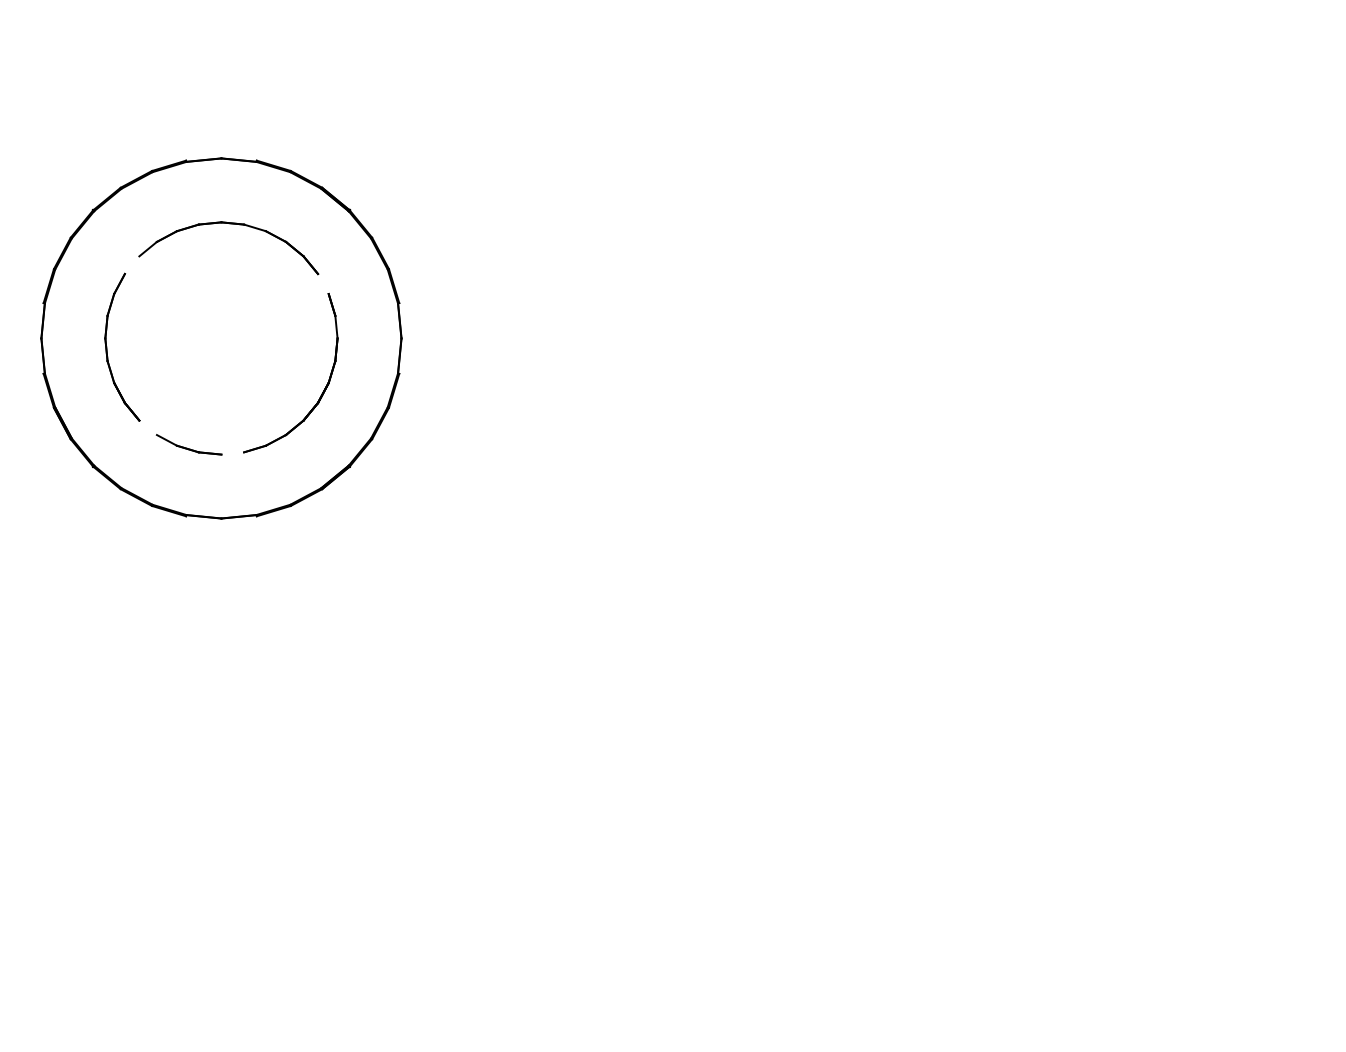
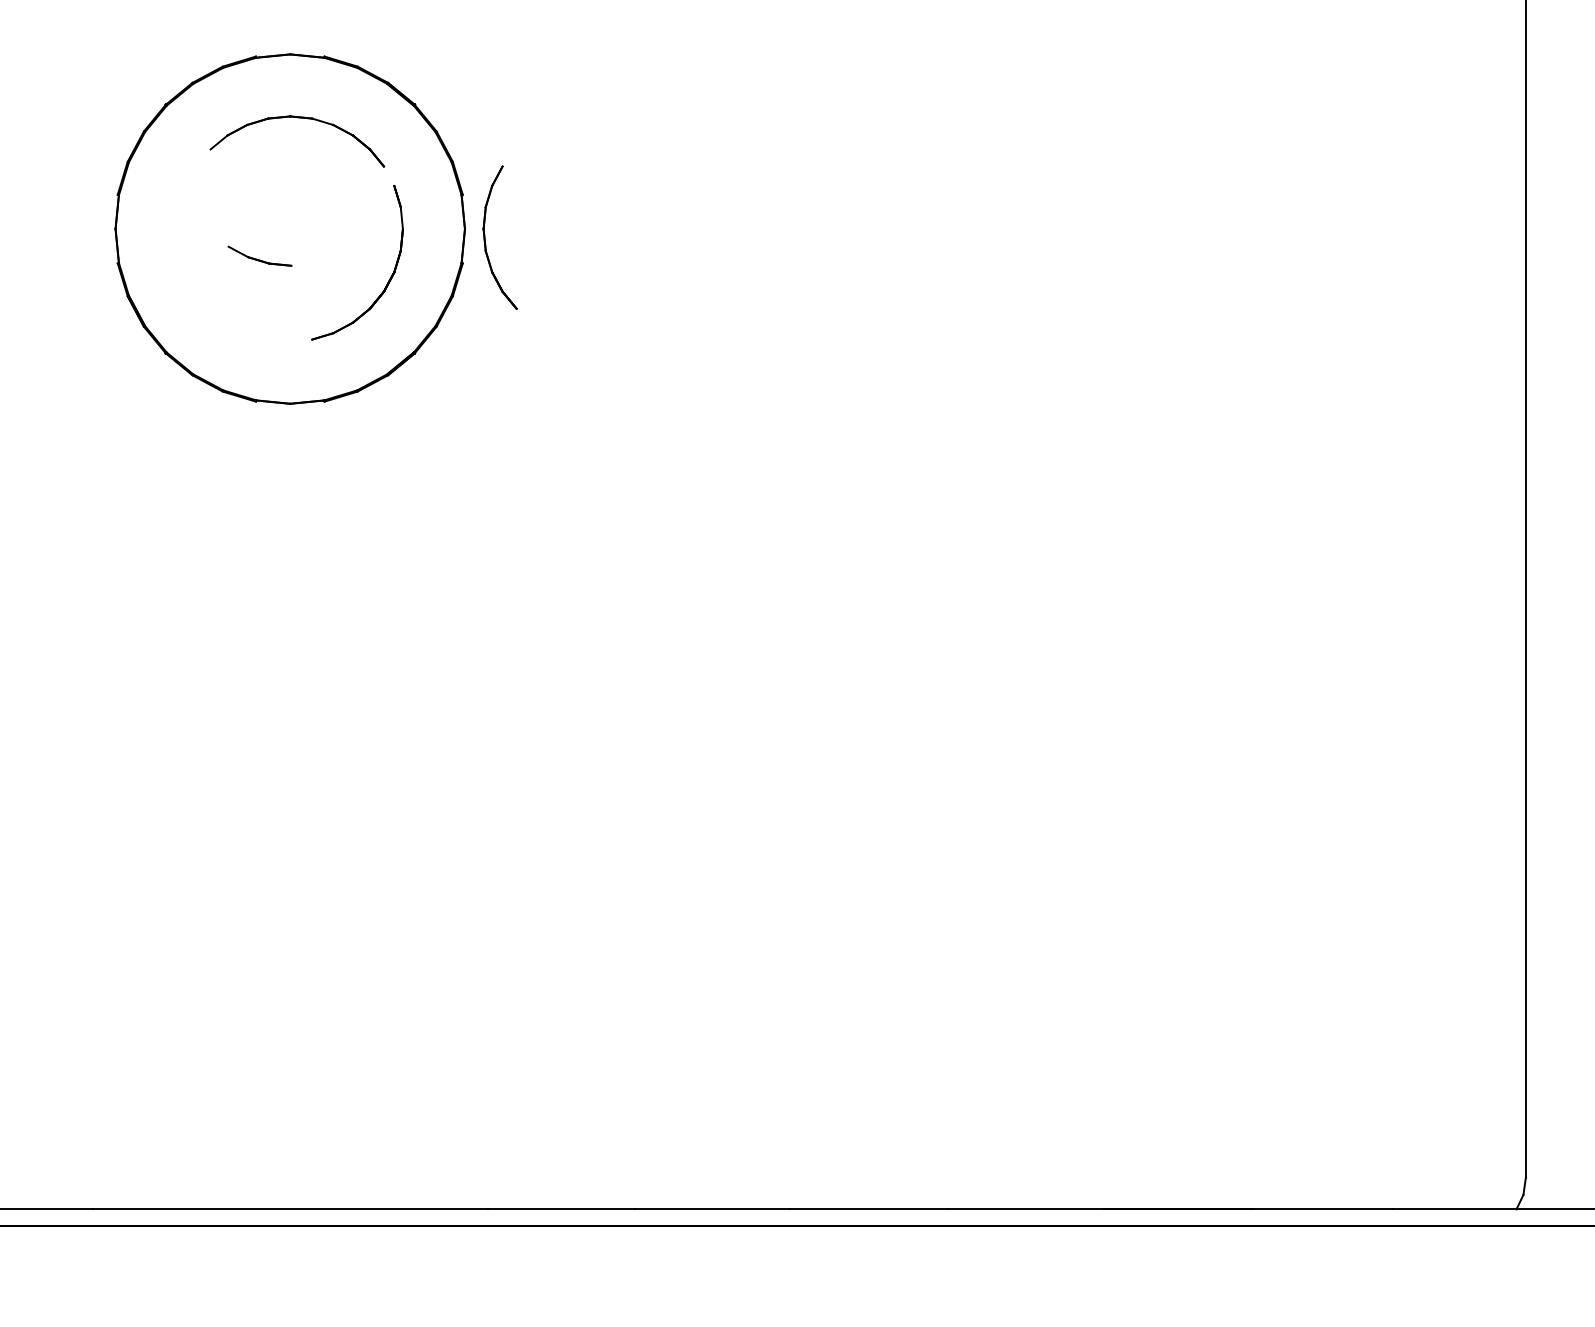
part: (107, 347) -> (485, 237), moved
part: (188, 444) -> (259, 255), moved

